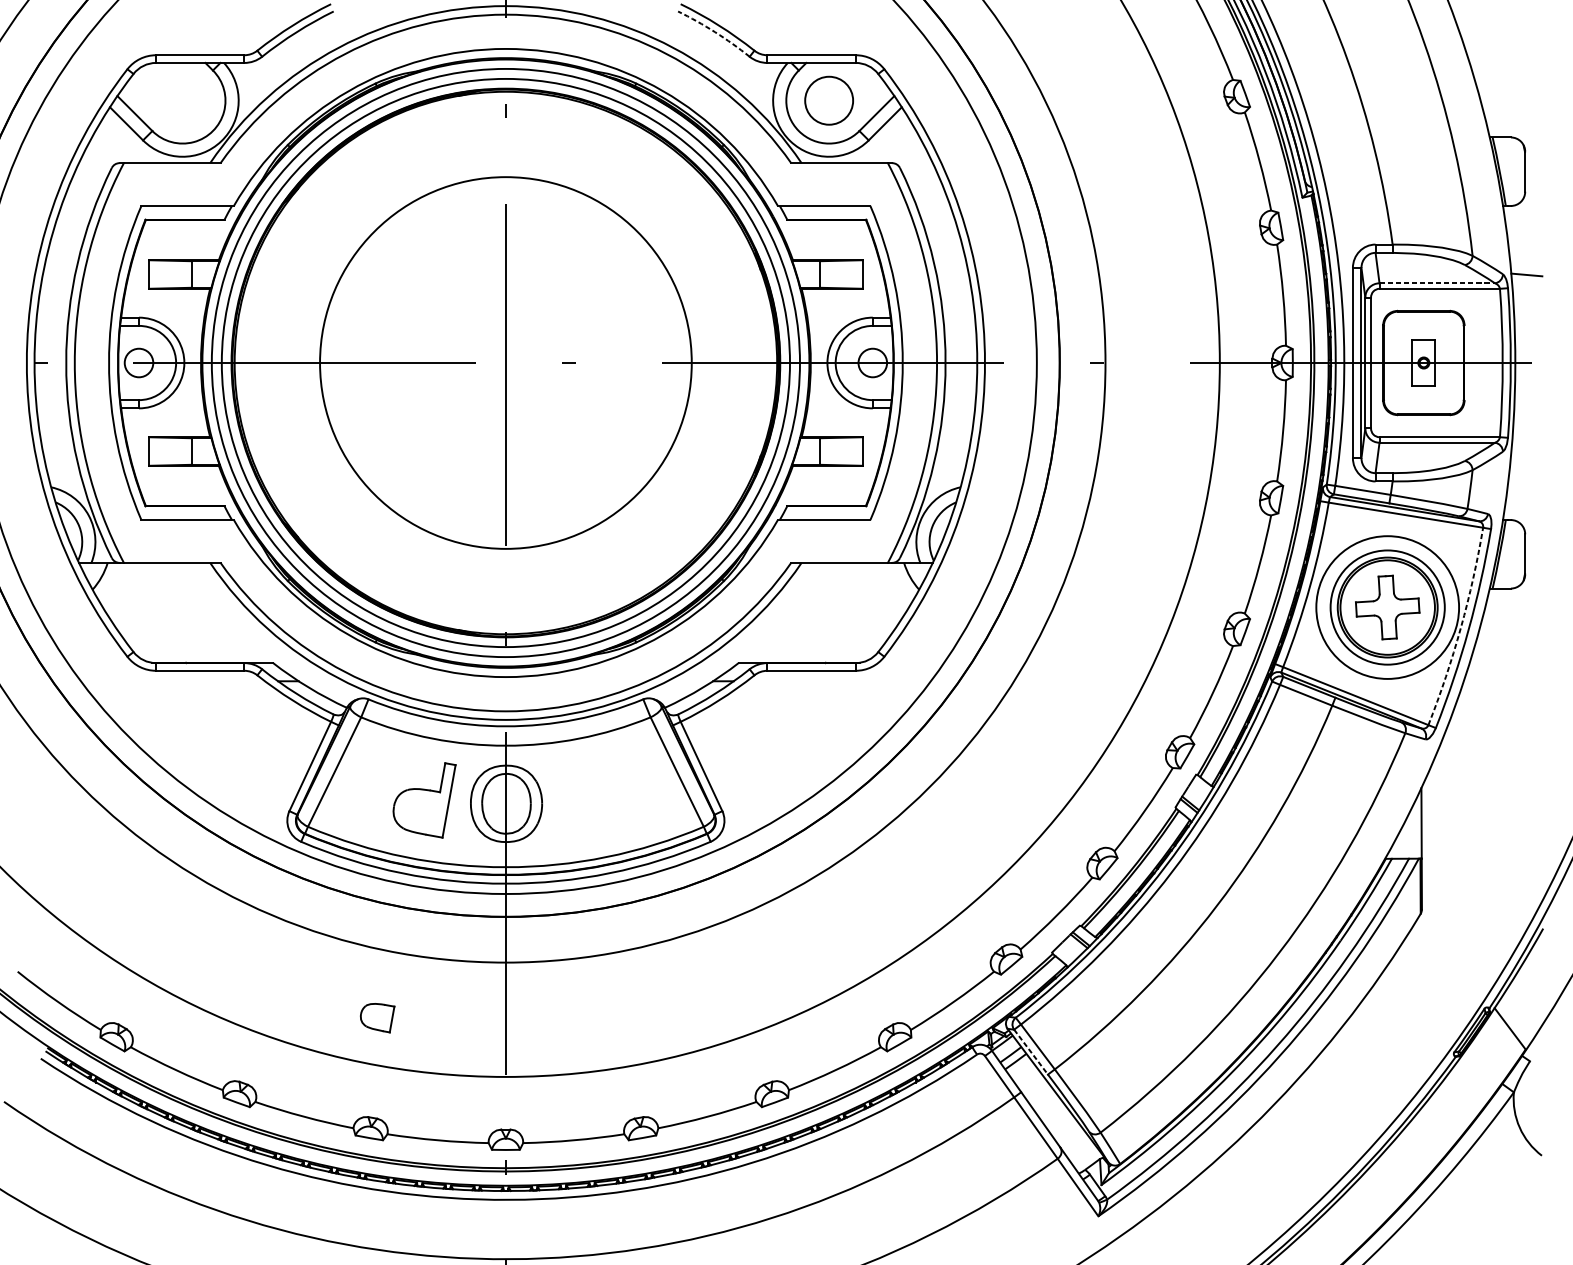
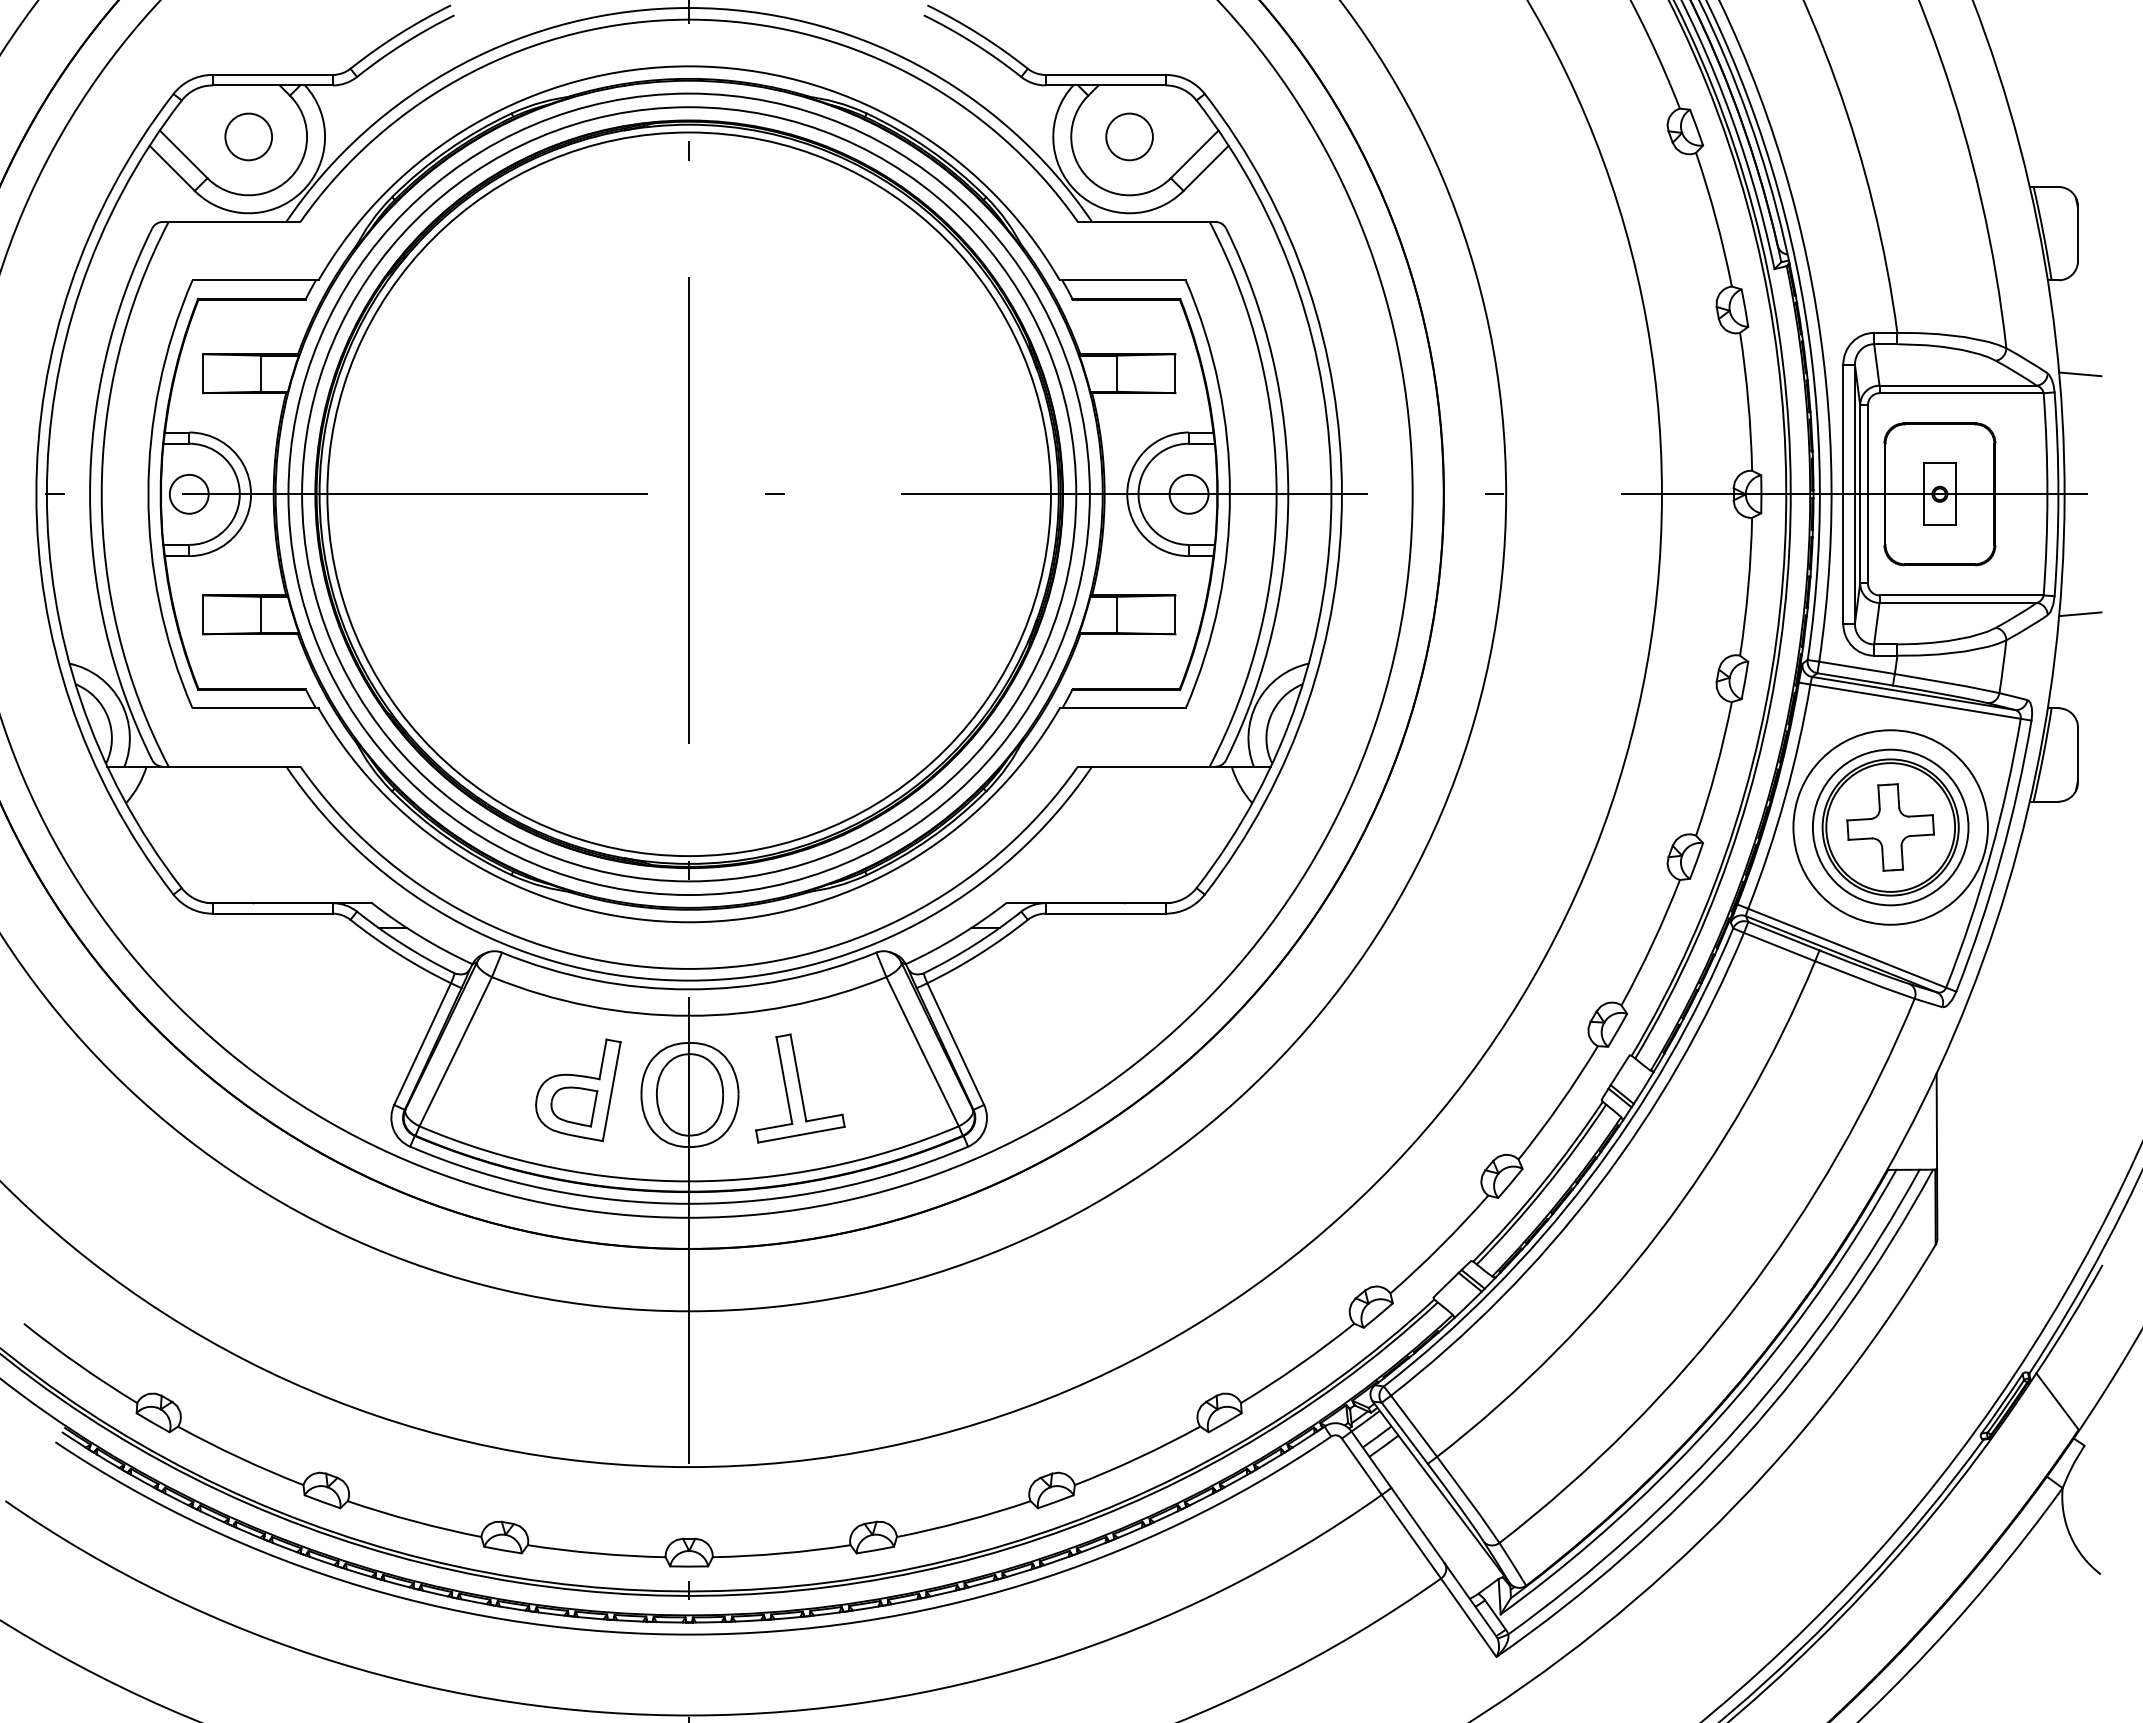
arc: (715, 32) -> (974, 43), dashed -> solid
circle: (182, 100) -> (248, 136), added
circle: (829, 100) -> (1129, 136), size x0.71
line: (1437, 283) -> (1958, 385), dashed -> solid
circle: (505, 363) -> (688, 494), size x1.43
line: (1527, 451) -> (2080, 614), added
arc: (1460, 628) -> (1990, 855), dashed -> solid
part: (587, 799) -> (800, 1088), added
part: (377, 1017) -> (574, 1106), moved
line: (1031, 1052) -> (1405, 1433), dashed -> solid

